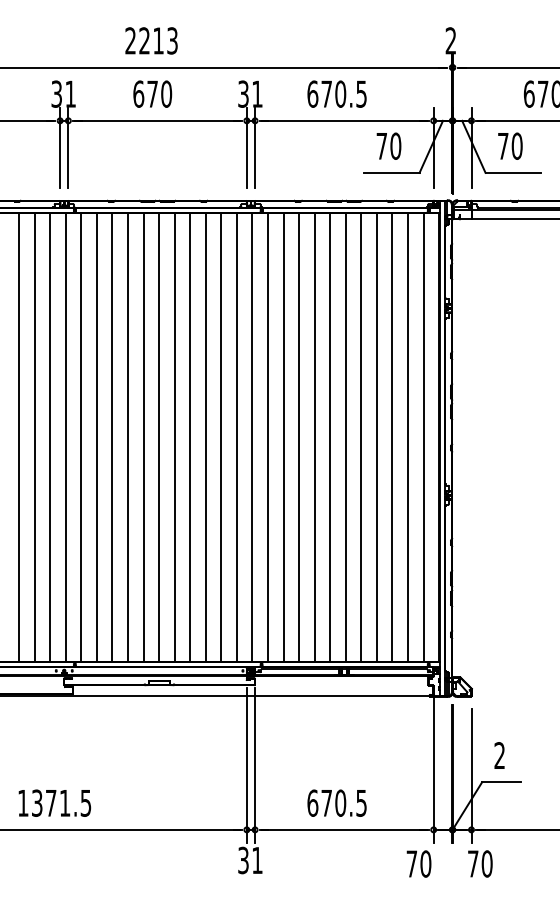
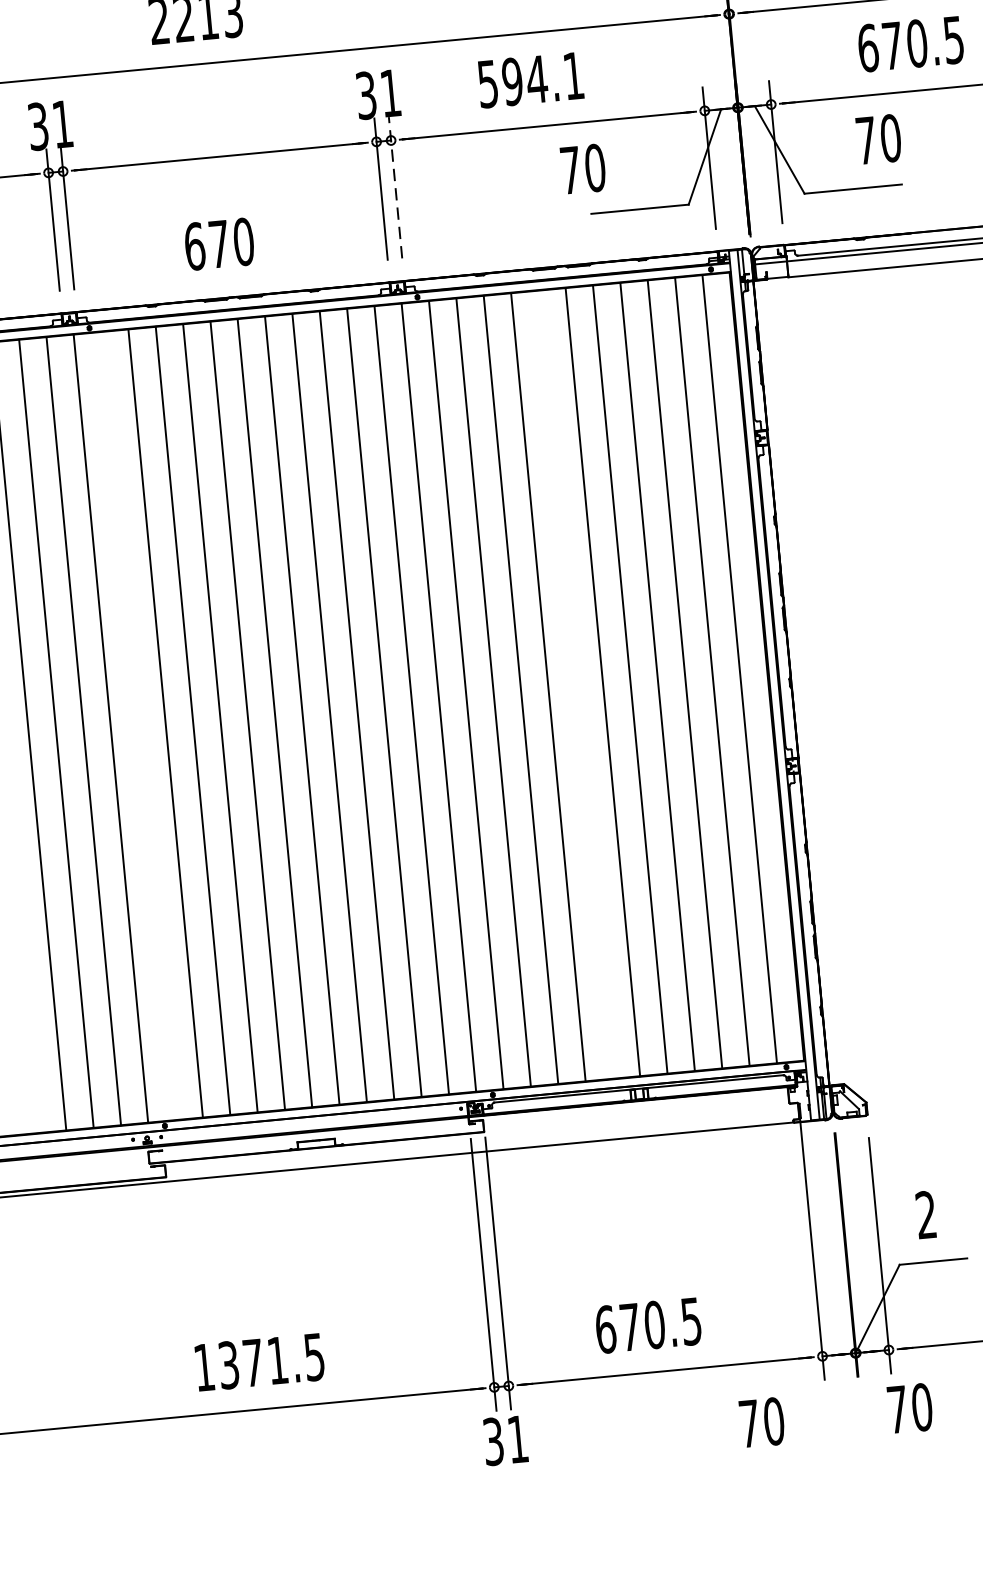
text: (152, 93) -> (218, 243), moved
text: (336, 93) -> (529, 78), 670.5 -> 594.1
text: (388, 145) -> (582, 167), moved
text: (510, 145) -> (878, 138), moved
line: (255, 147) -> (396, 187), solid -> dashed
line: (81, 437) -> (138, 725), removed
line: (330, 437) -> (576, 684), removed
text: (54, 802) -> (259, 1361), moved
text: (418, 863) -> (761, 1421), moved

